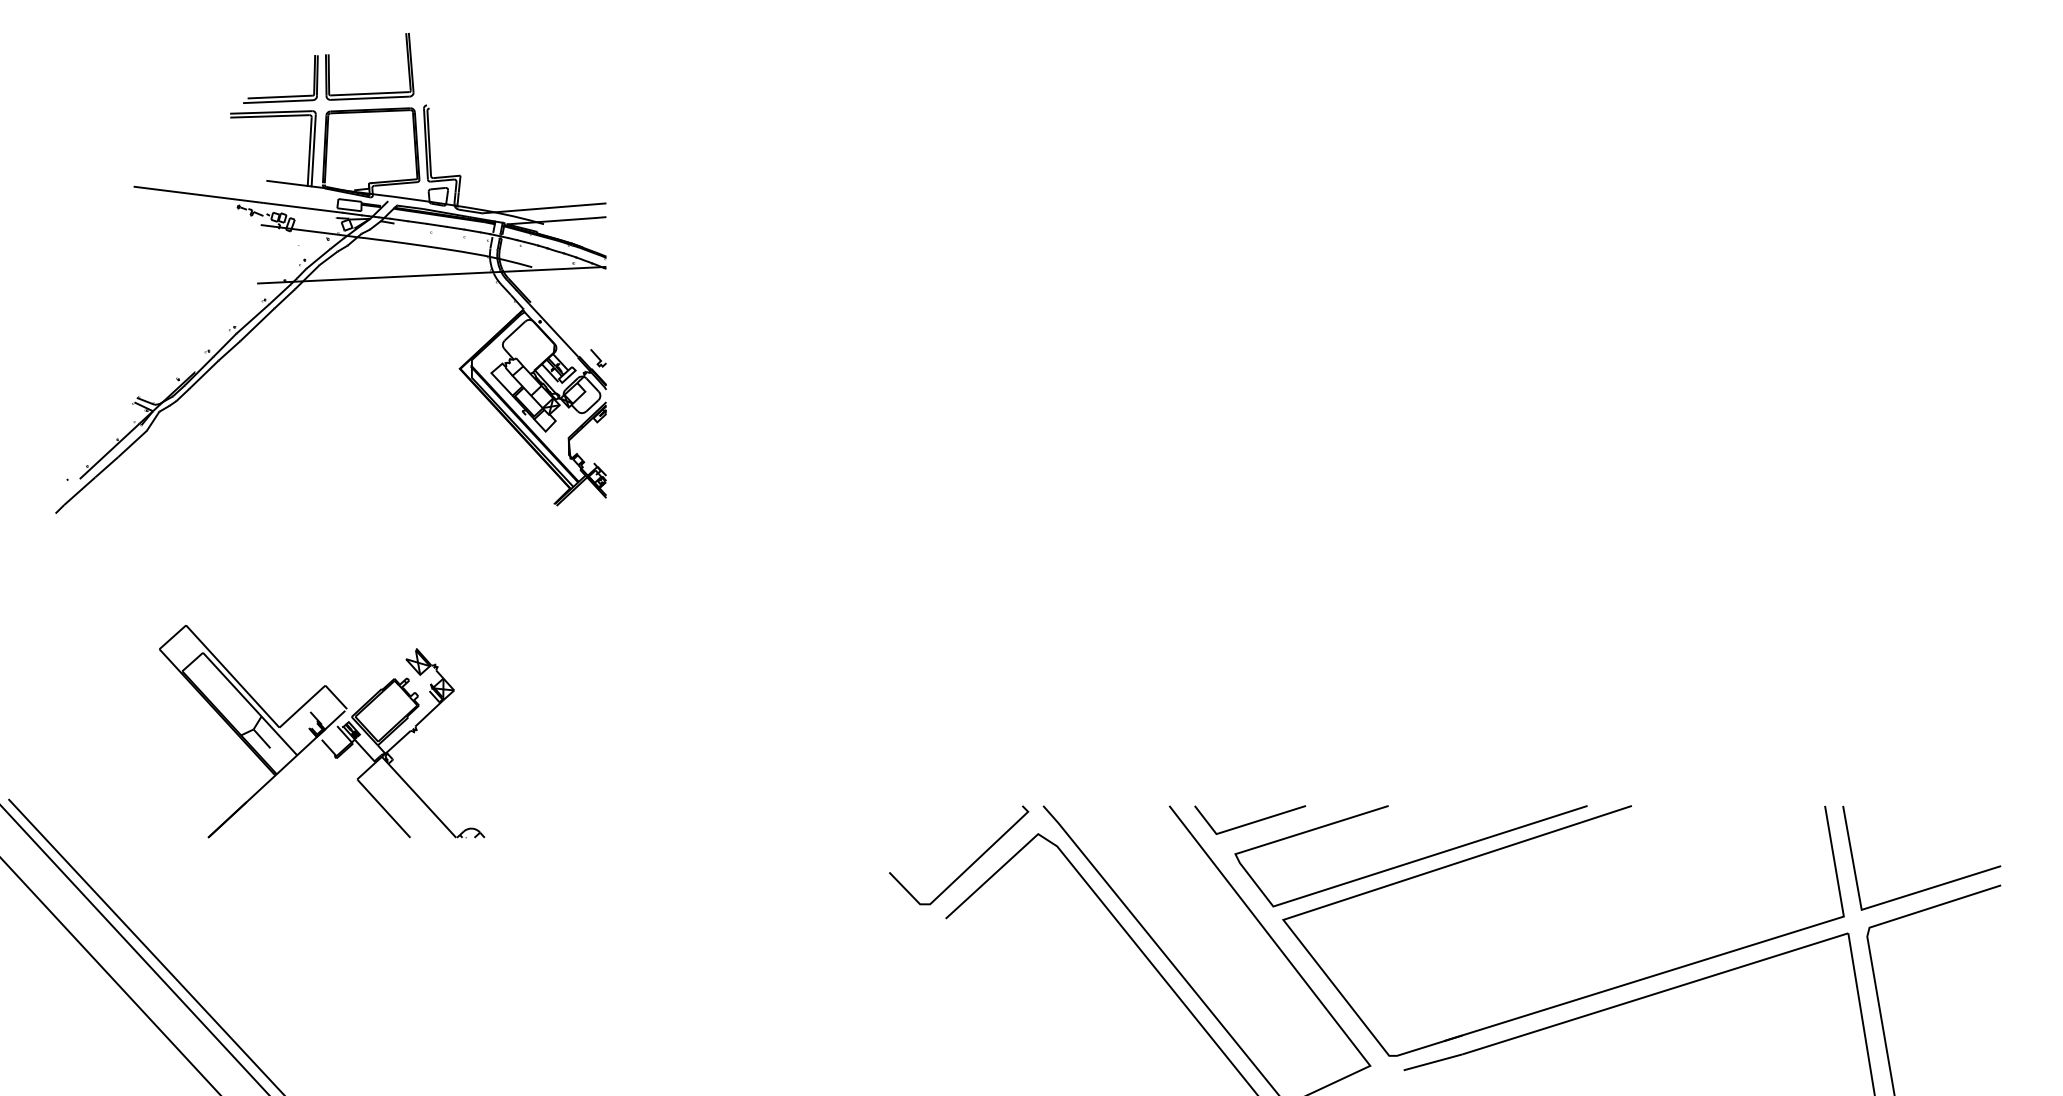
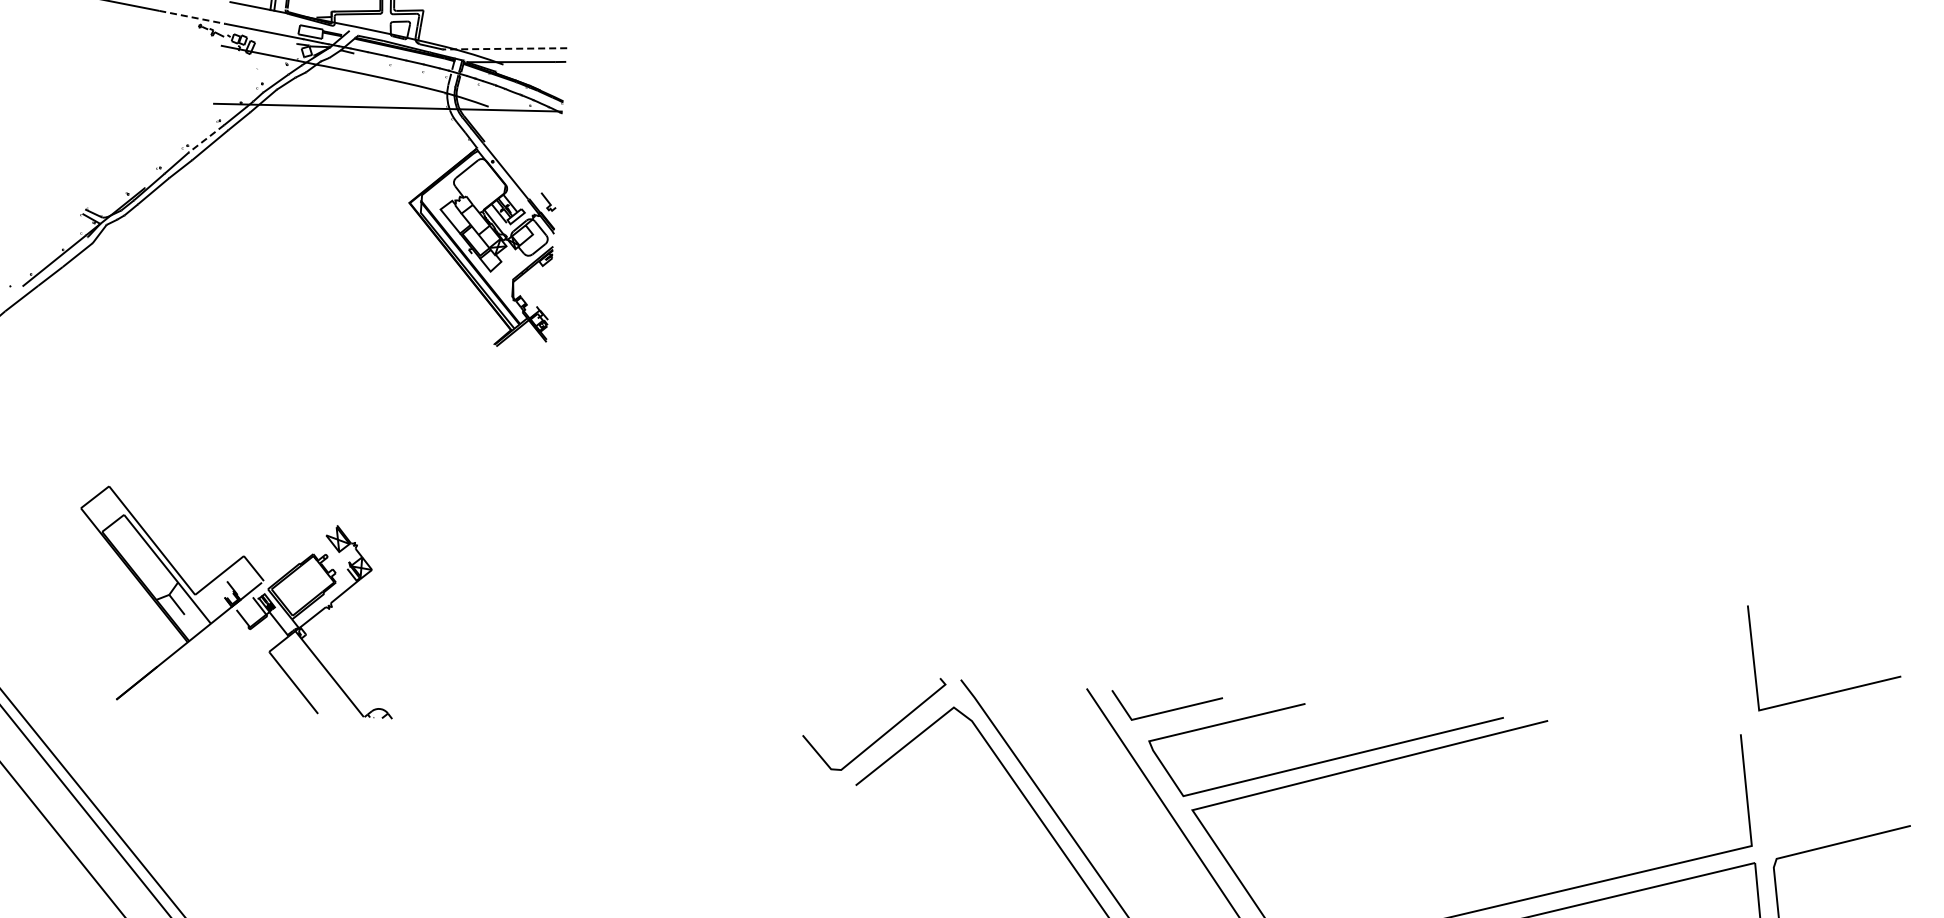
line: (230, 198) -> (192, 17), solid -> dashed
line: (543, 208) -> (504, 48), solid -> dashed
line: (252, 319) -> (206, 139), solid -> dashed
part: (322, 731) -> (237, 601), moved
line: (1932, 886) -> (1831, 692), moved

